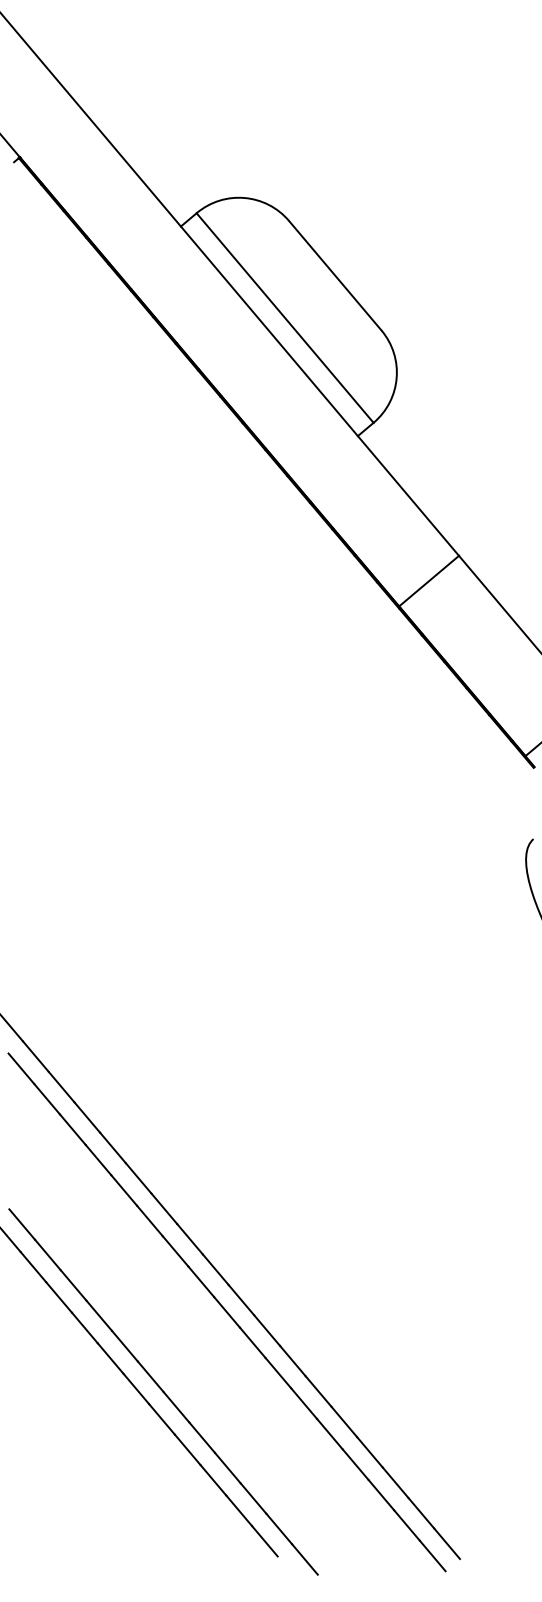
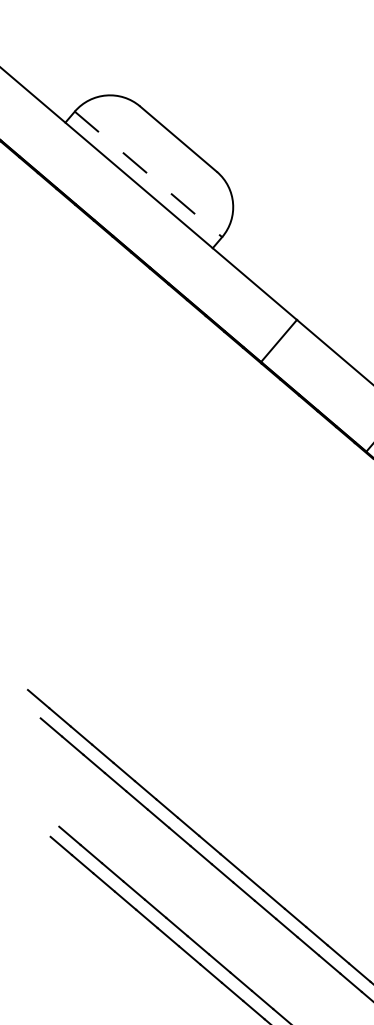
line: (285, 318) -> (148, 174), solid -> dashed

